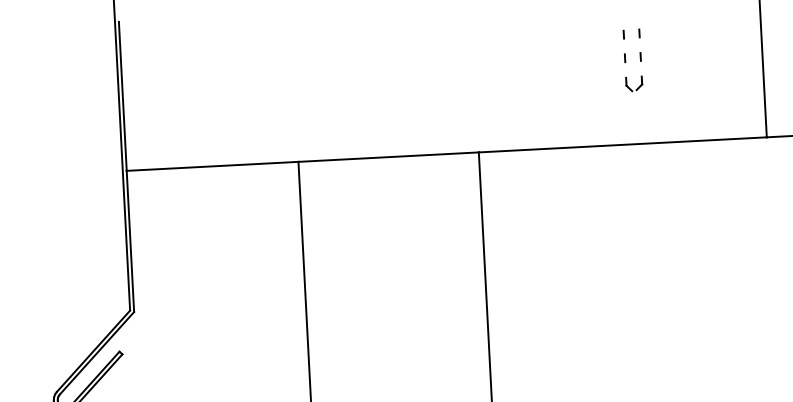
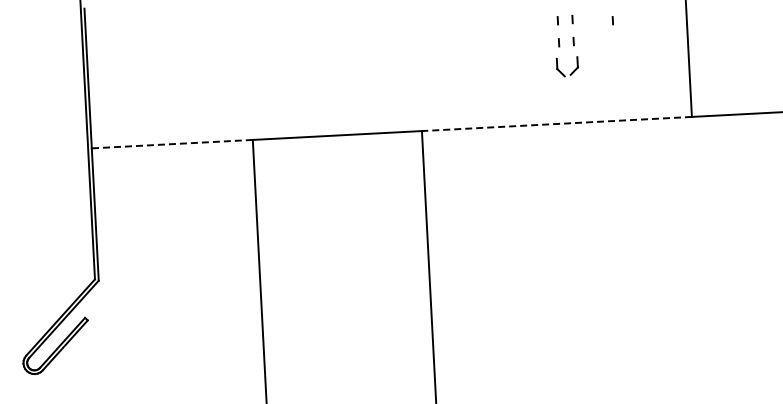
line: (682, 34) -> (612, 20), added
part: (634, 83) -> (567, 66), size x1.4
line: (622, 145) -> (556, 124), solid -> dashed
line: (212, 166) -> (172, 144), solid -> dashed

